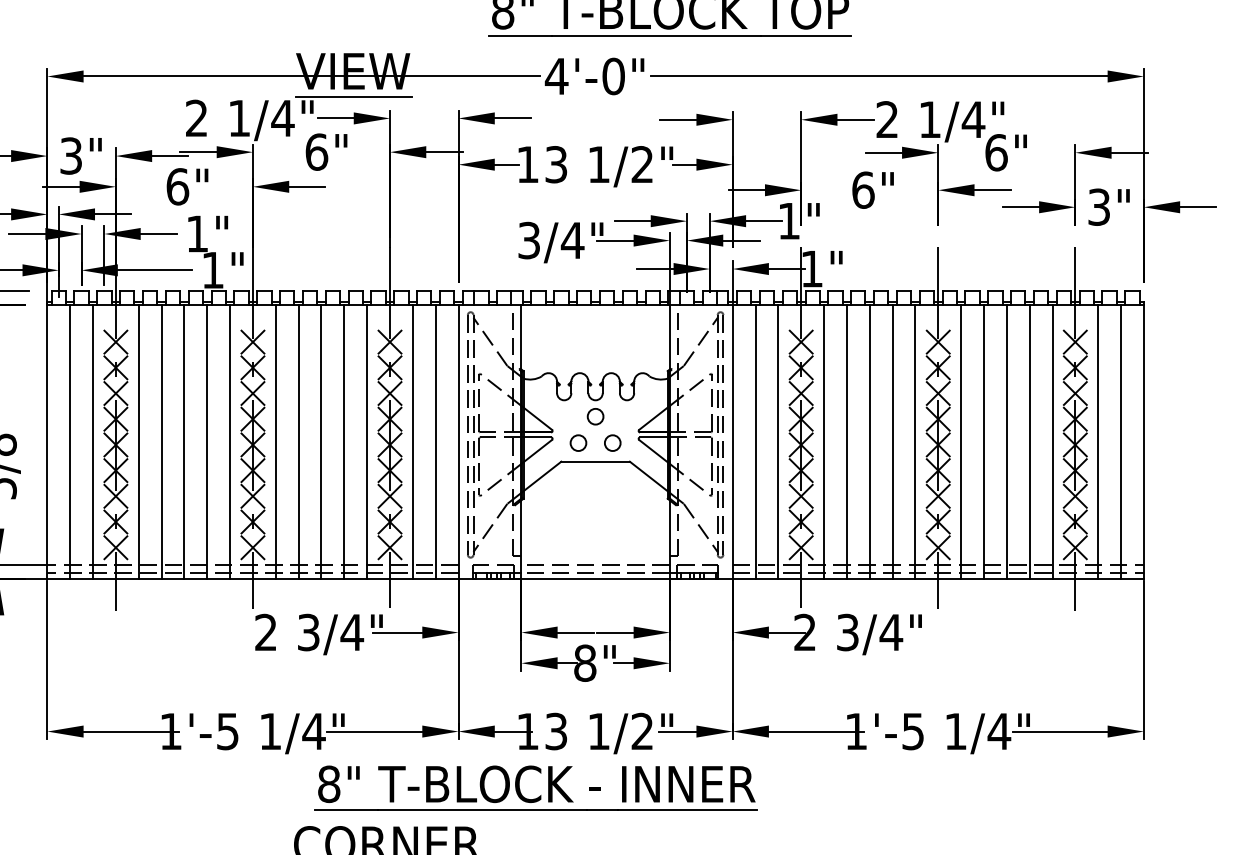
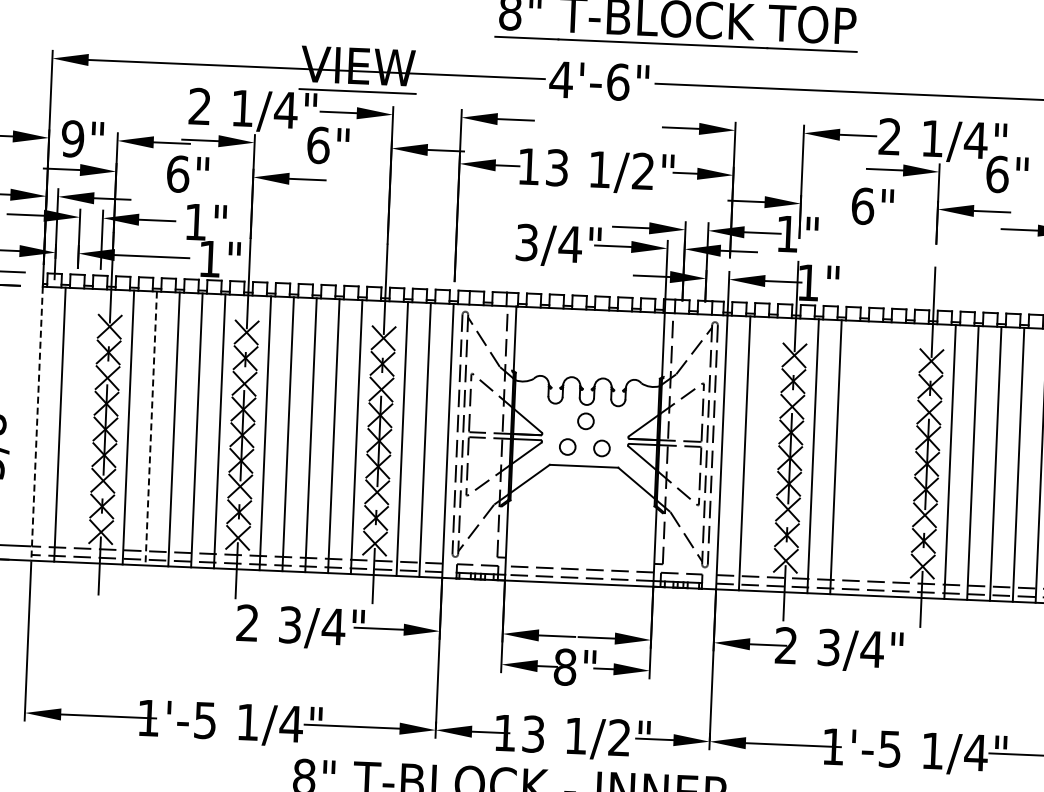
text: (613, 76) -> (618, 82), 4'-0" -> 4'-6"
text: (71, 155) -> (73, 138), 3" -> 9"
line: (47, 442) -> (37, 424), solid -> dashed
line: (93, 442) -> (83, 426), removed
line: (161, 442) -> (151, 428), solid -> dashed
line: (778, 442) -> (767, 454), removed
line: (869, 442) -> (858, 458), removed
line: (892, 442) -> (881, 459), removed
line: (915, 442) -> (904, 460), removed

